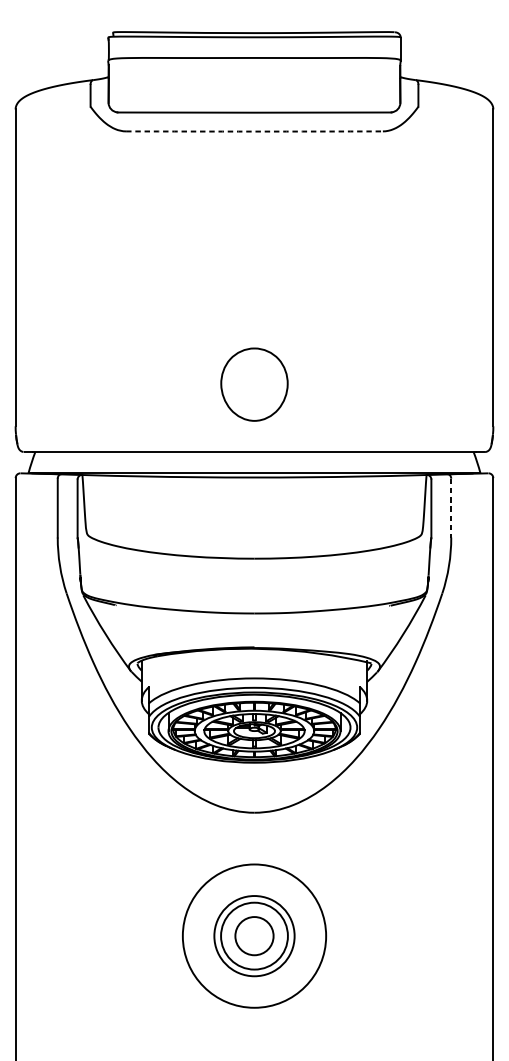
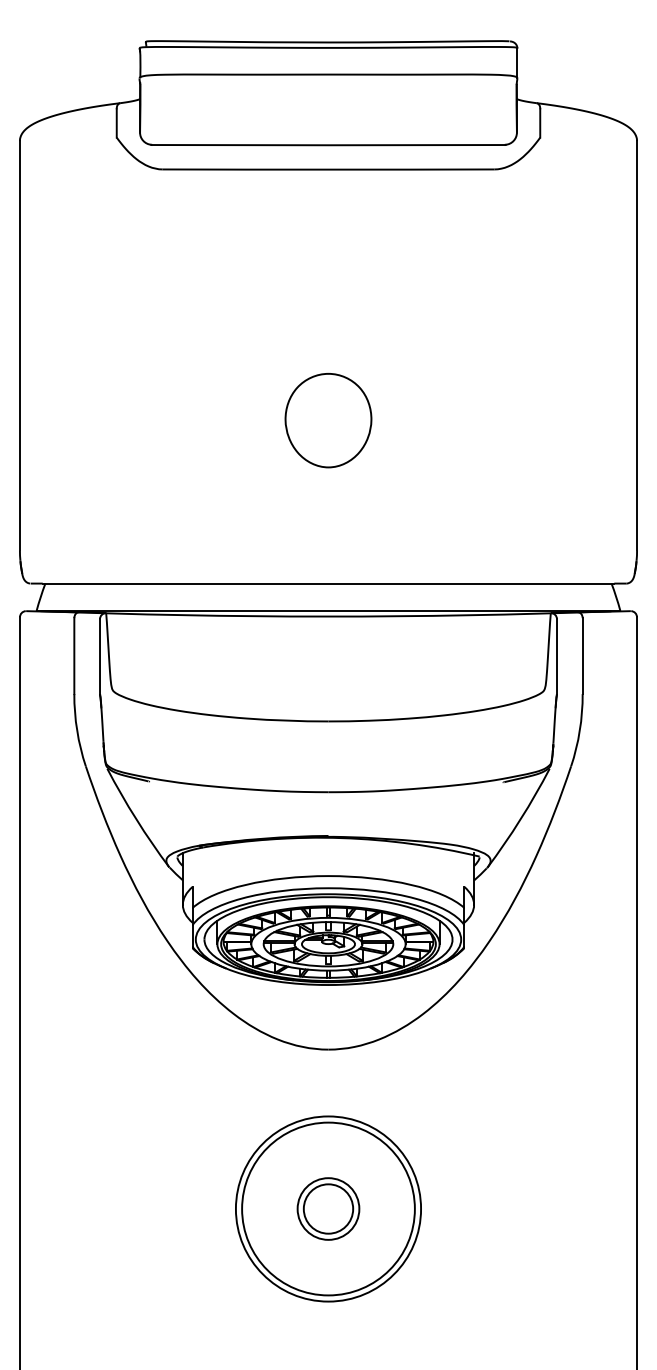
arc: (254, 131) -> (328, 169), dashed -> solid
part: (254, 384) -> (328, 420), moved
line: (451, 508) -> (582, 656), dashed -> solid
circle: (254, 935) -> (328, 1208), size x0.71
circle: (254, 935) -> (328, 1208), size x1.67

